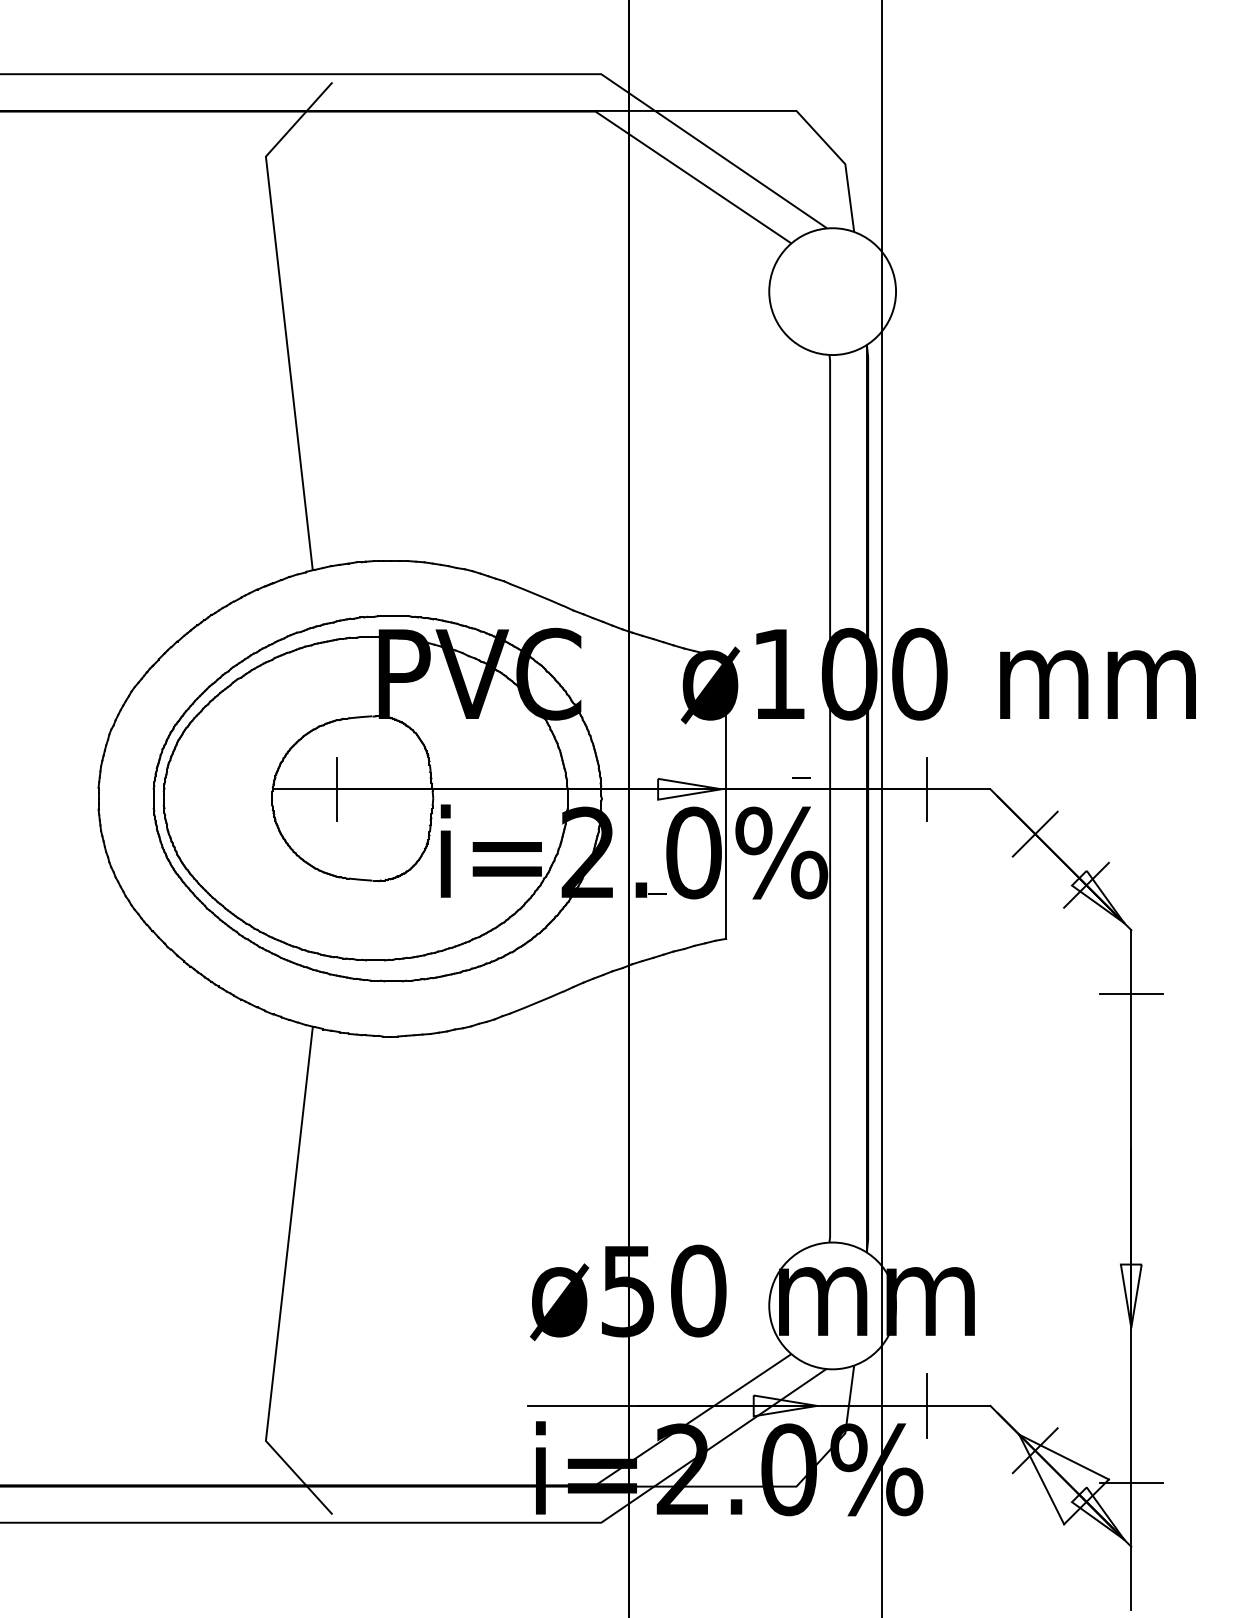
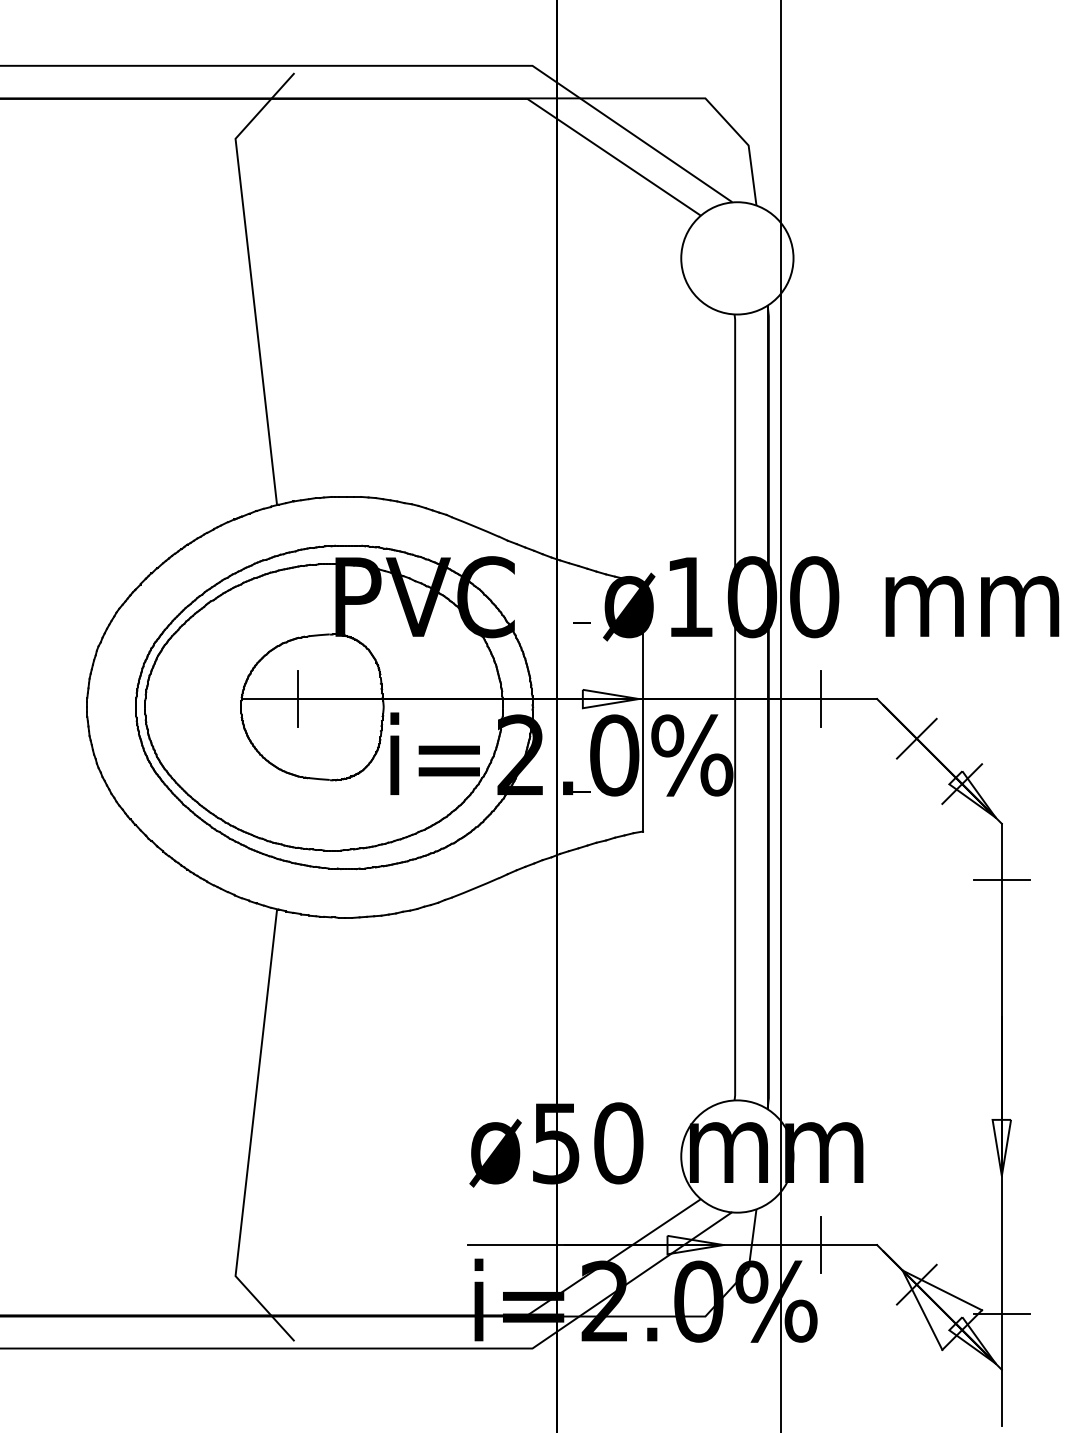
line: (801, 777) -> (582, 622), moved

